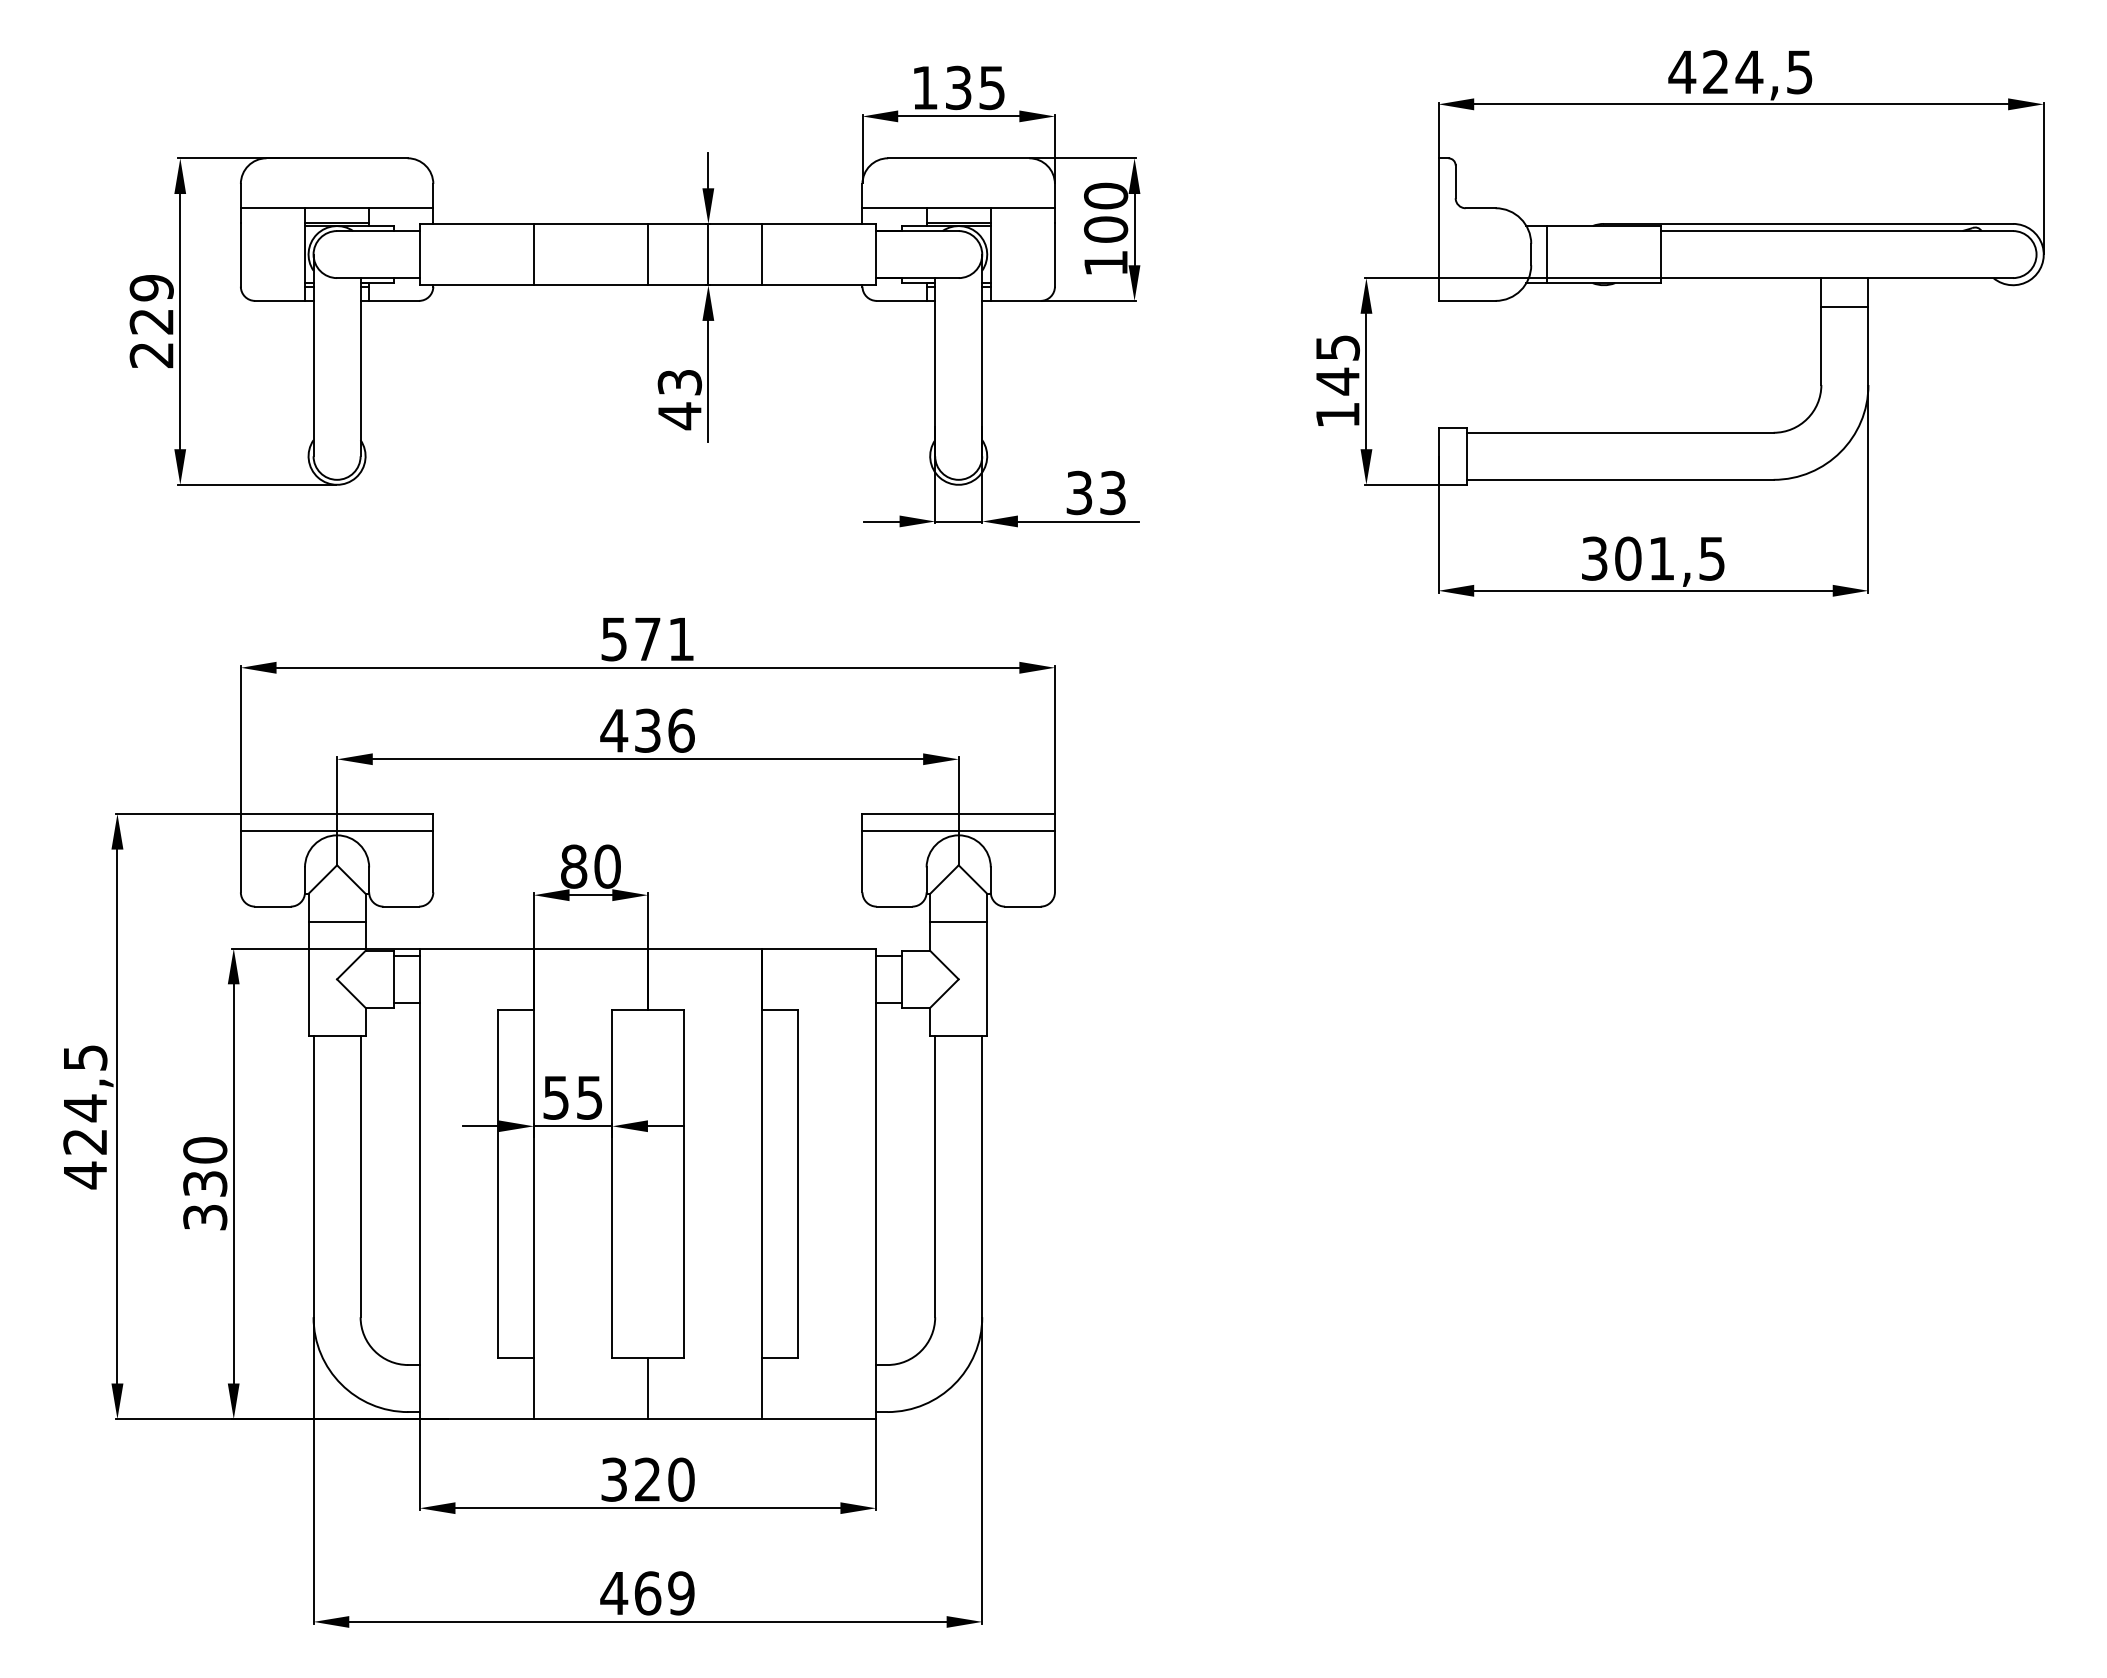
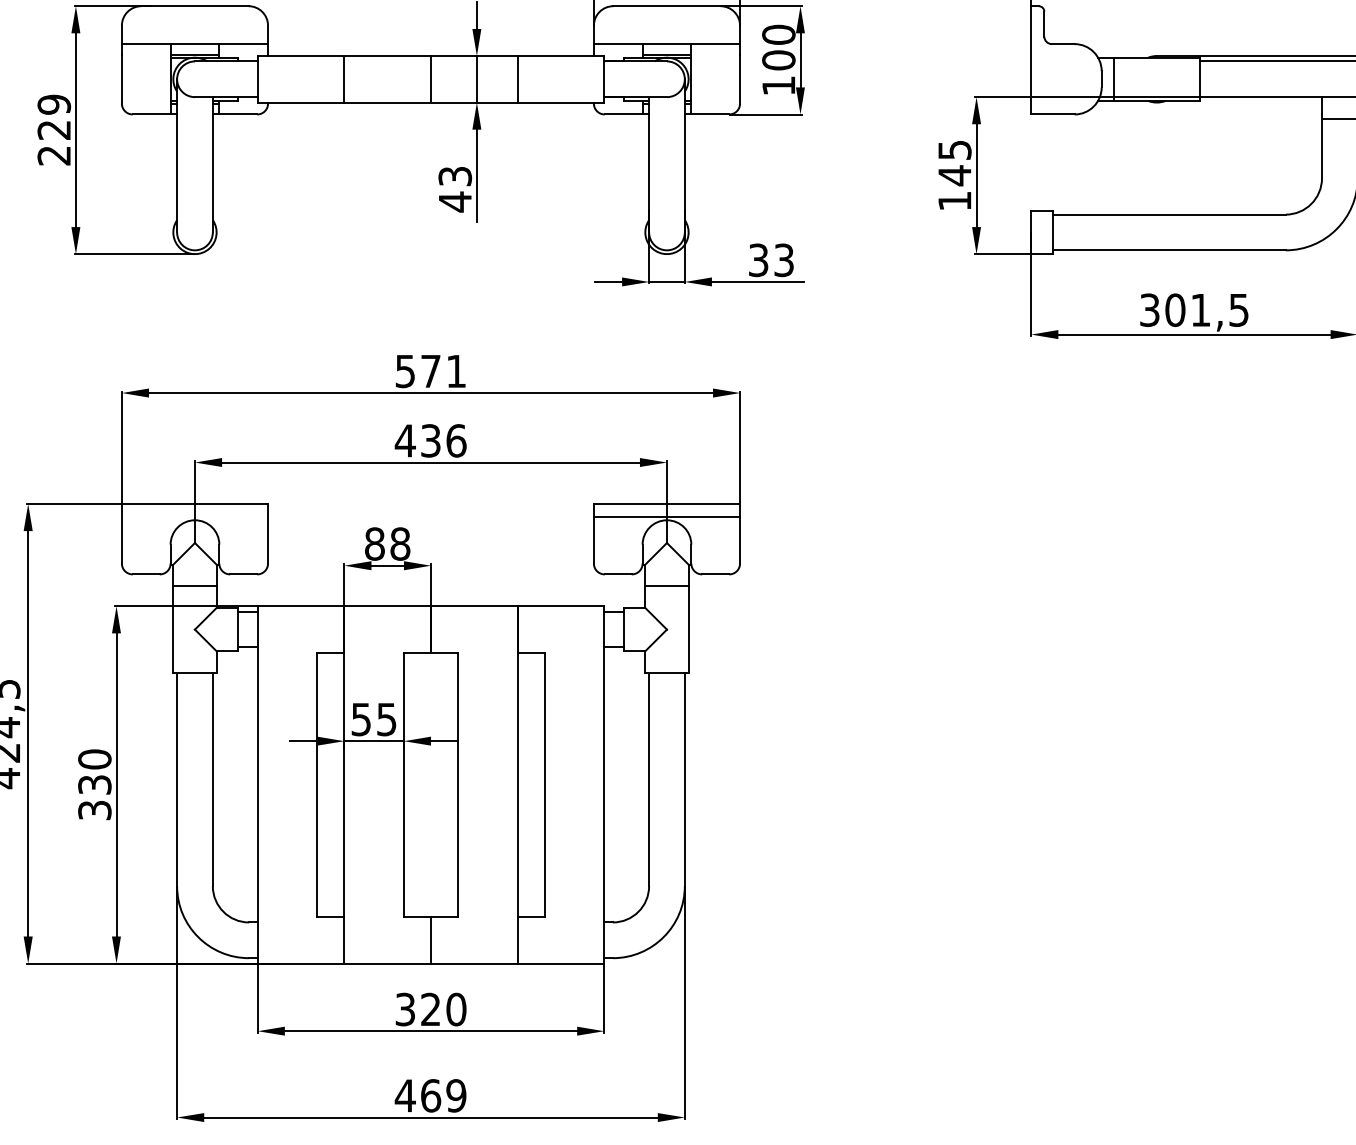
line: (336, 831) -> (194, 517), removed
text: (607, 866) -> (400, 543), 80 -> 88

